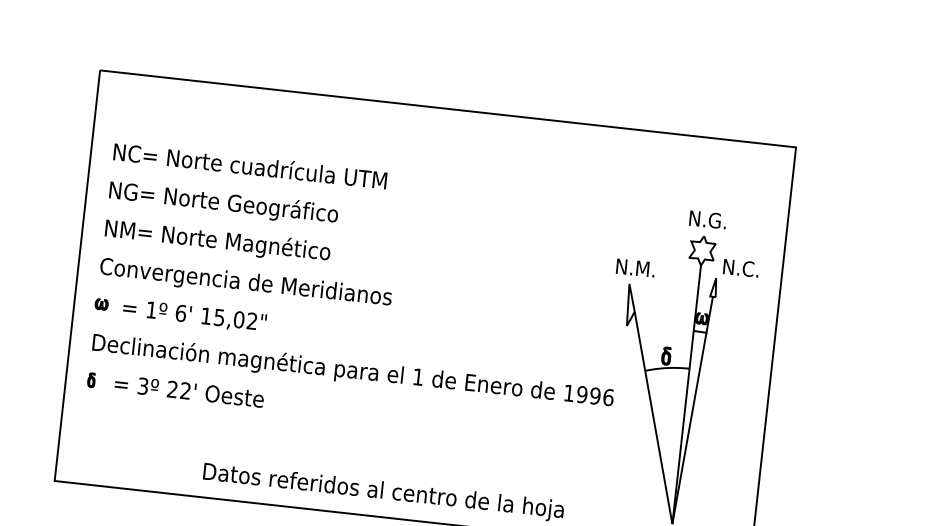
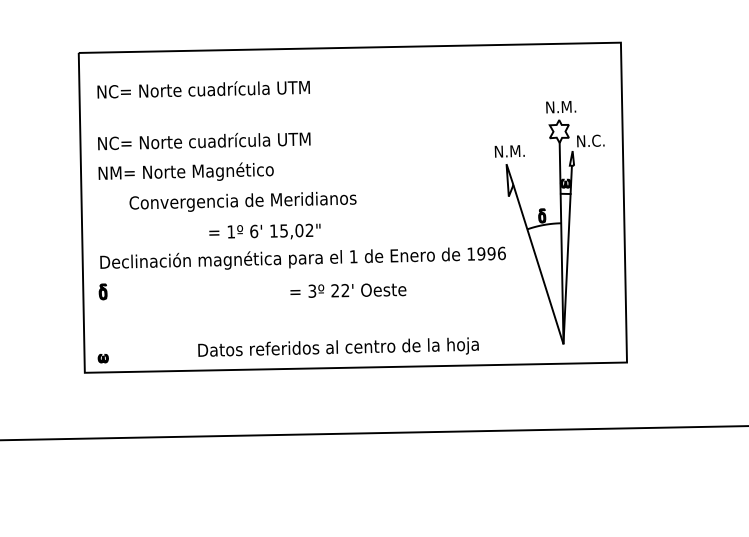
text: (250, 166) -> (203, 89), moved
text: (256, 206) -> (212, 141), NG= Norte Geográfico -> NC= Norte cuadrícula UTM
text: (718, 220) -> (568, 106), N.G. -> N.M.
text: (245, 282) -> (242, 201), moved
part: (100, 304) -> (102, 358), moved
text: (194, 315) -> (264, 231), moved
part: (90, 379) -> (102, 291), size x1.4
text: (189, 391) -> (348, 290), moved

